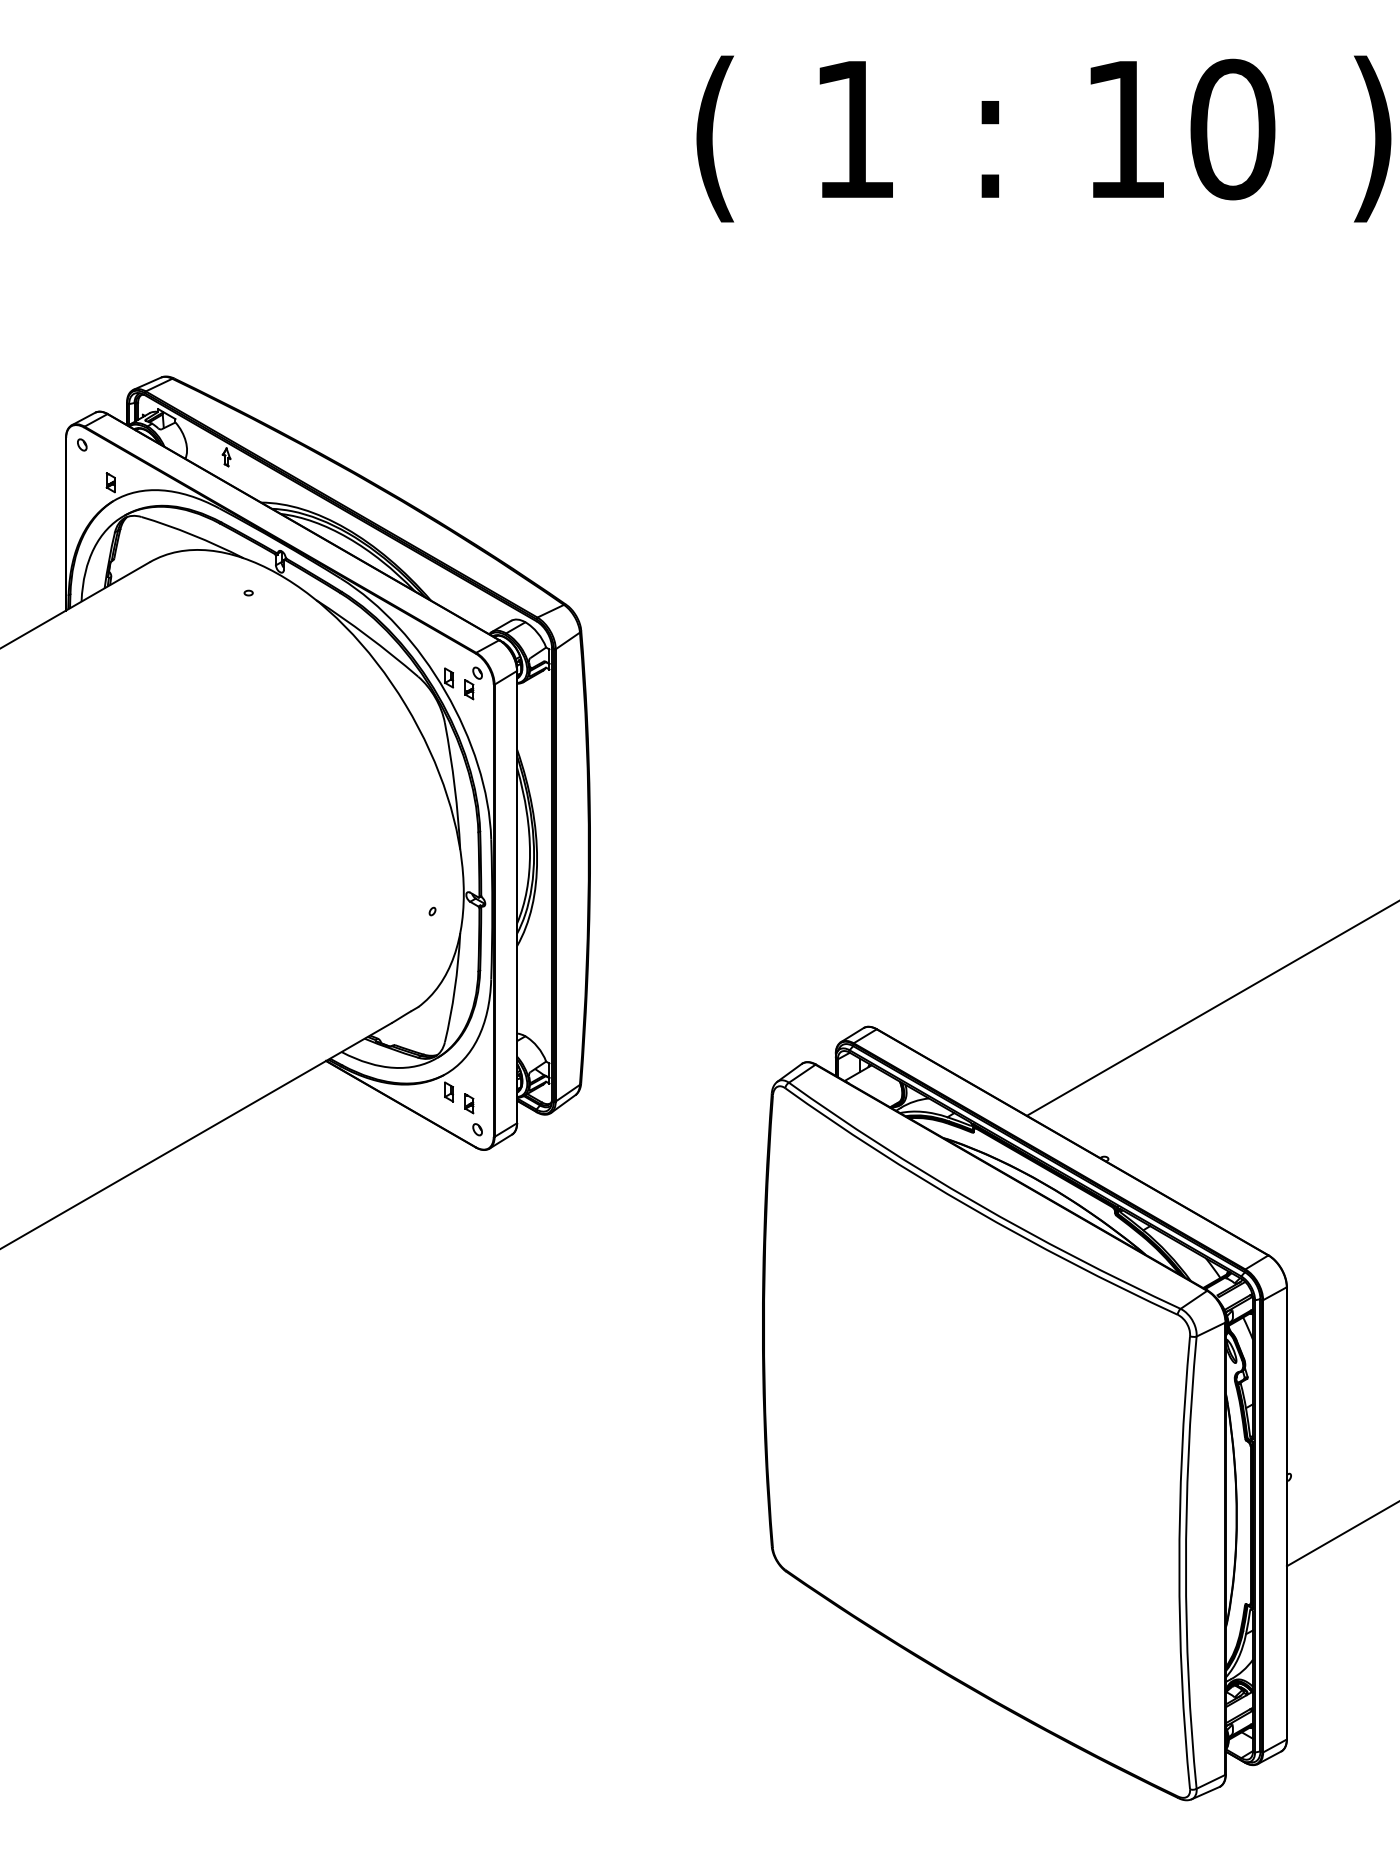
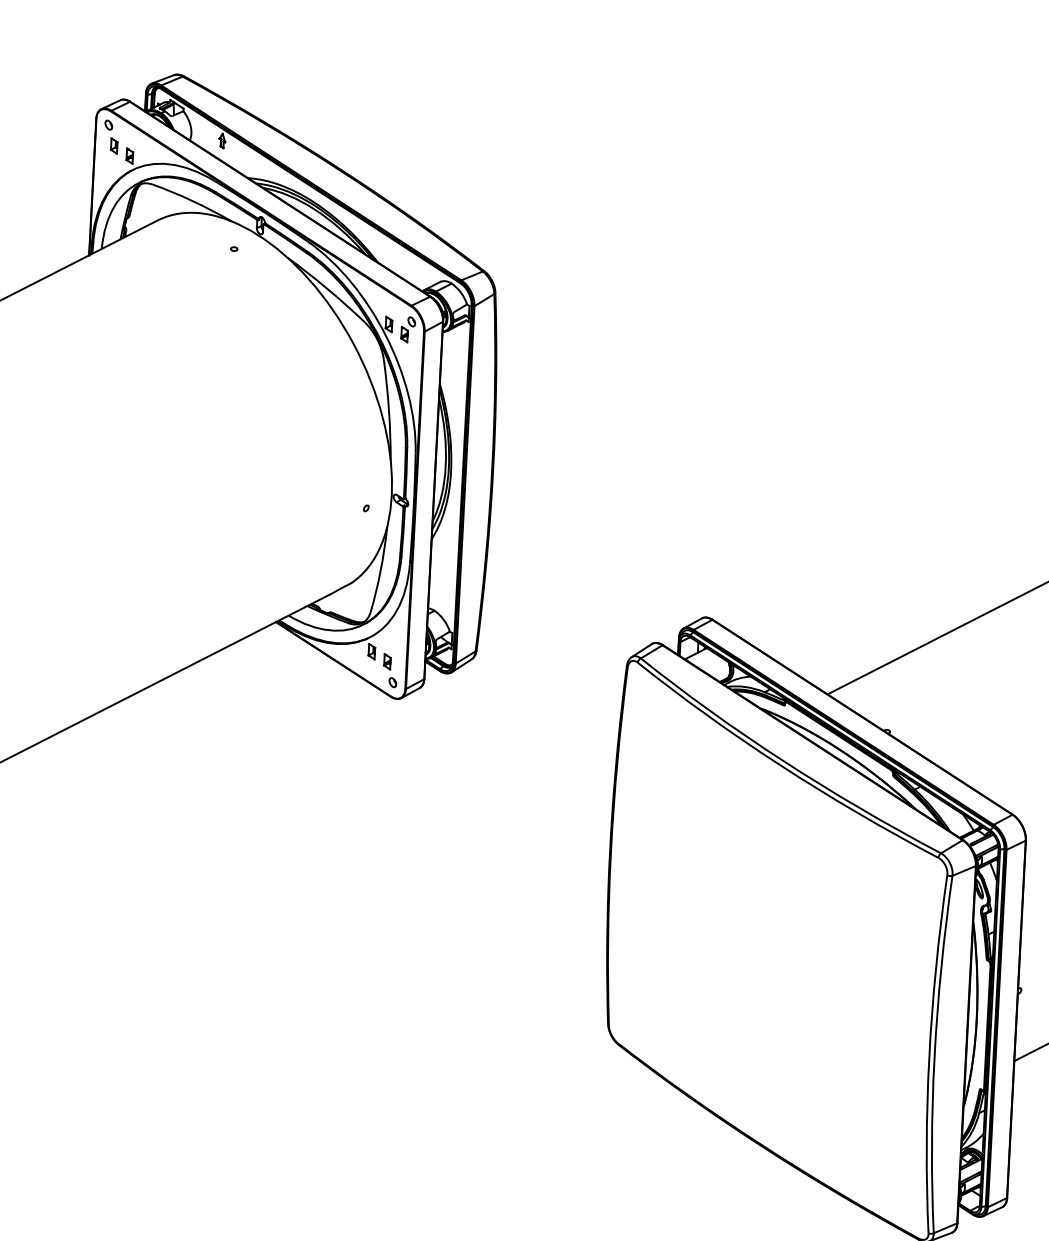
part: (90, 470) -> (114, 145), added

